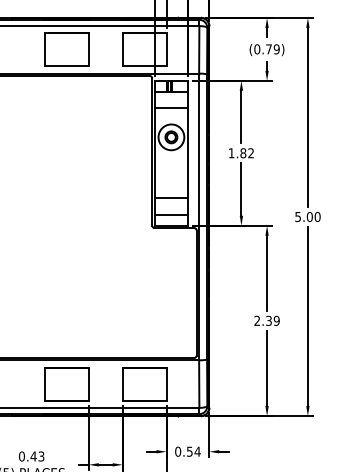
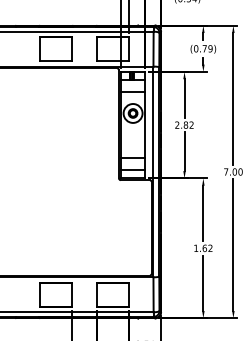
text: (231, 152) -> (177, 124), 1.82 -> 2.82
text: (297, 217) -> (225, 172), 5.00 -> 7.00
text: (266, 320) -> (202, 248), 2.39 -> 1.62

